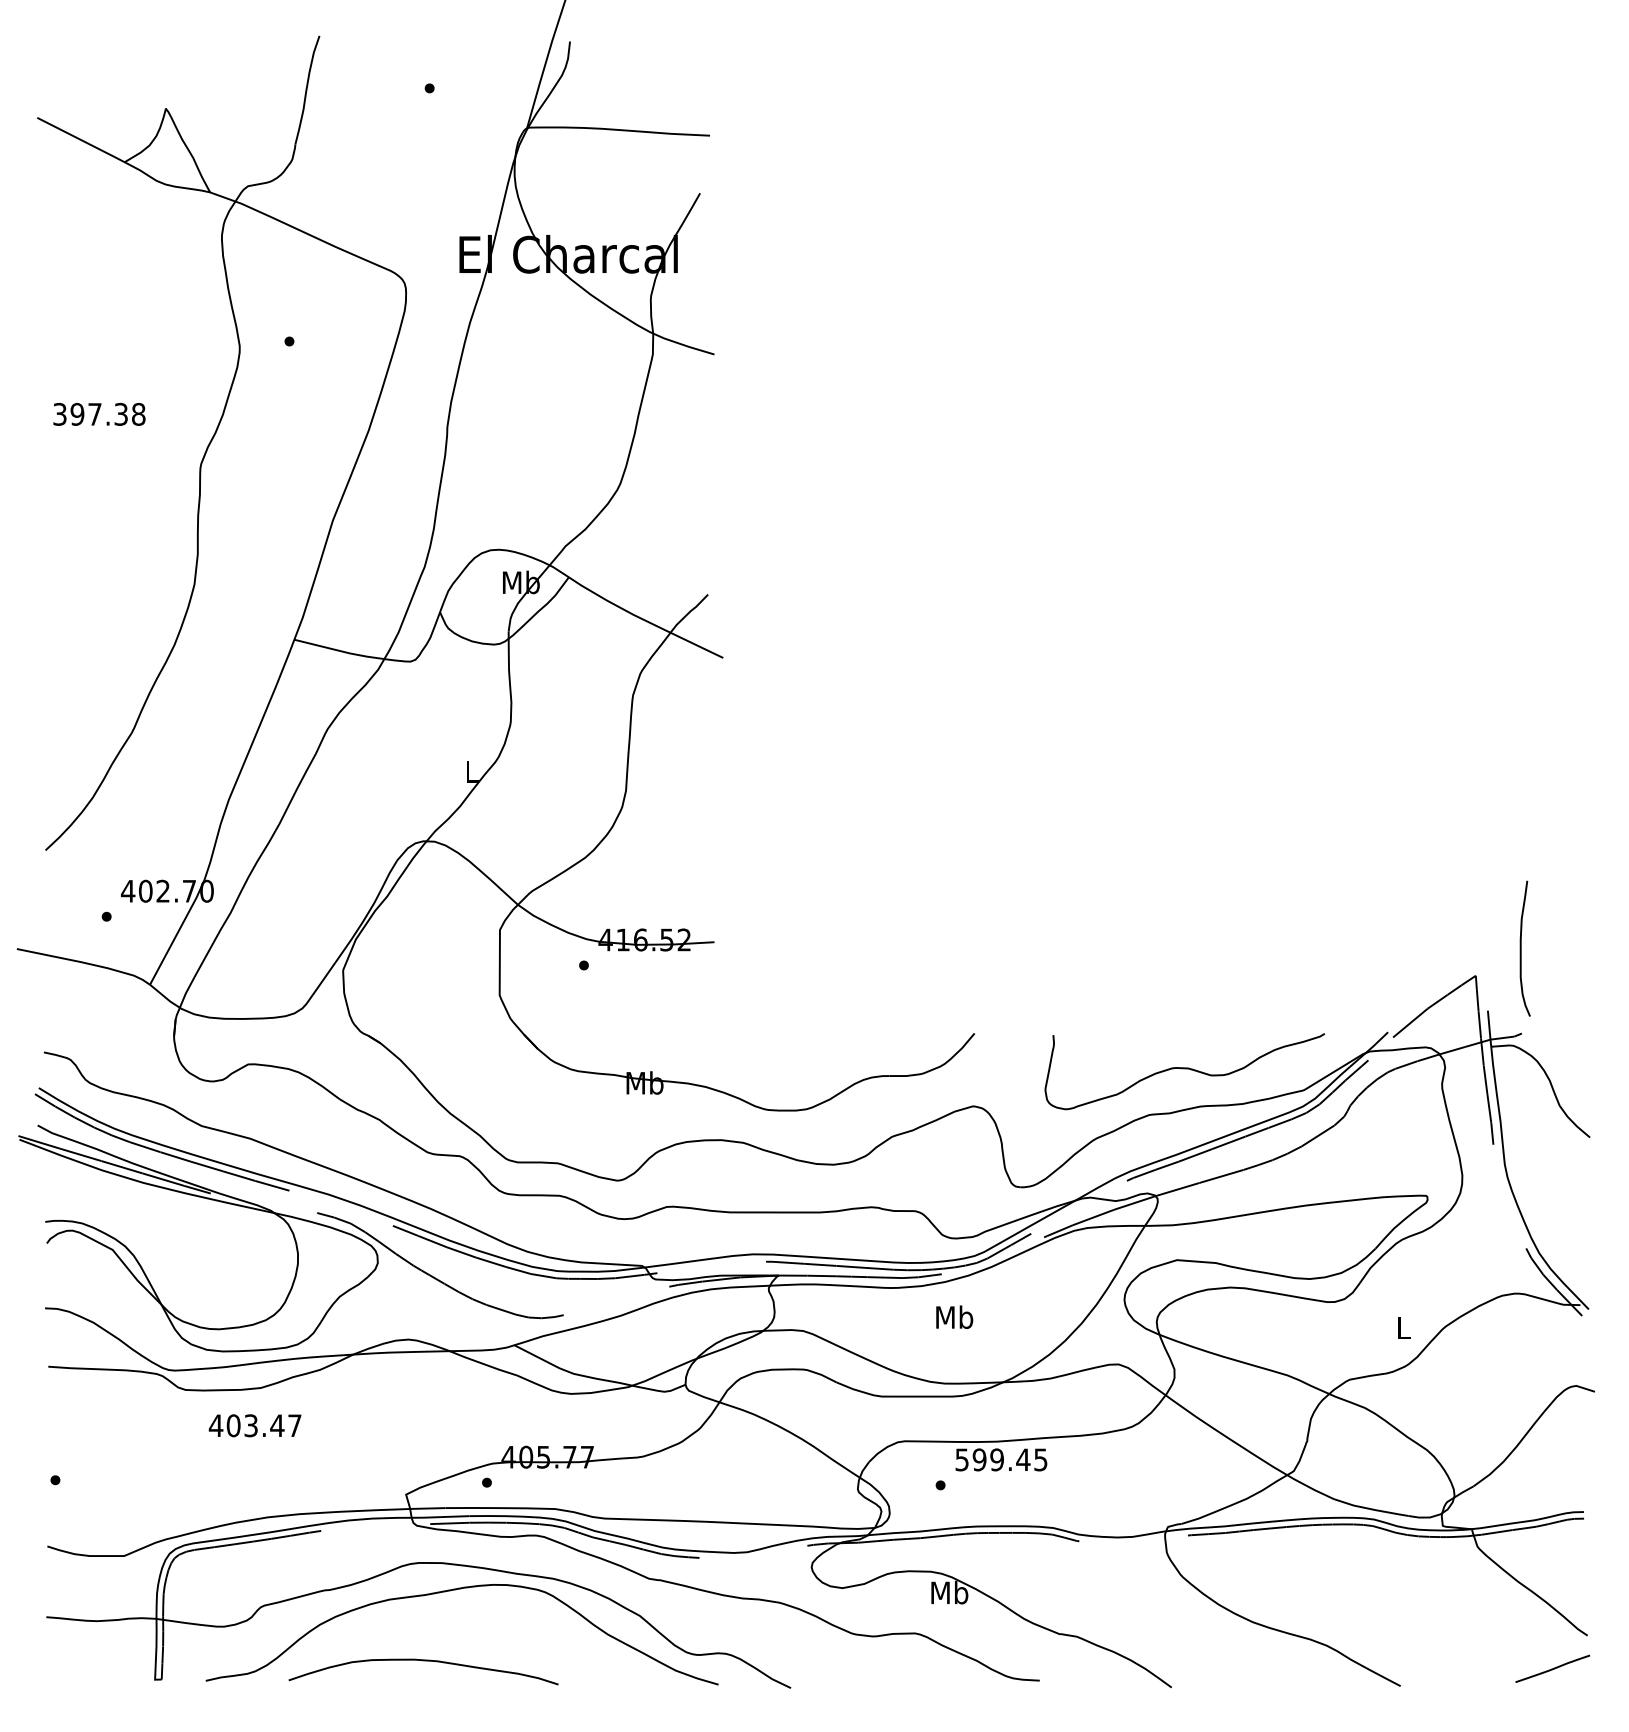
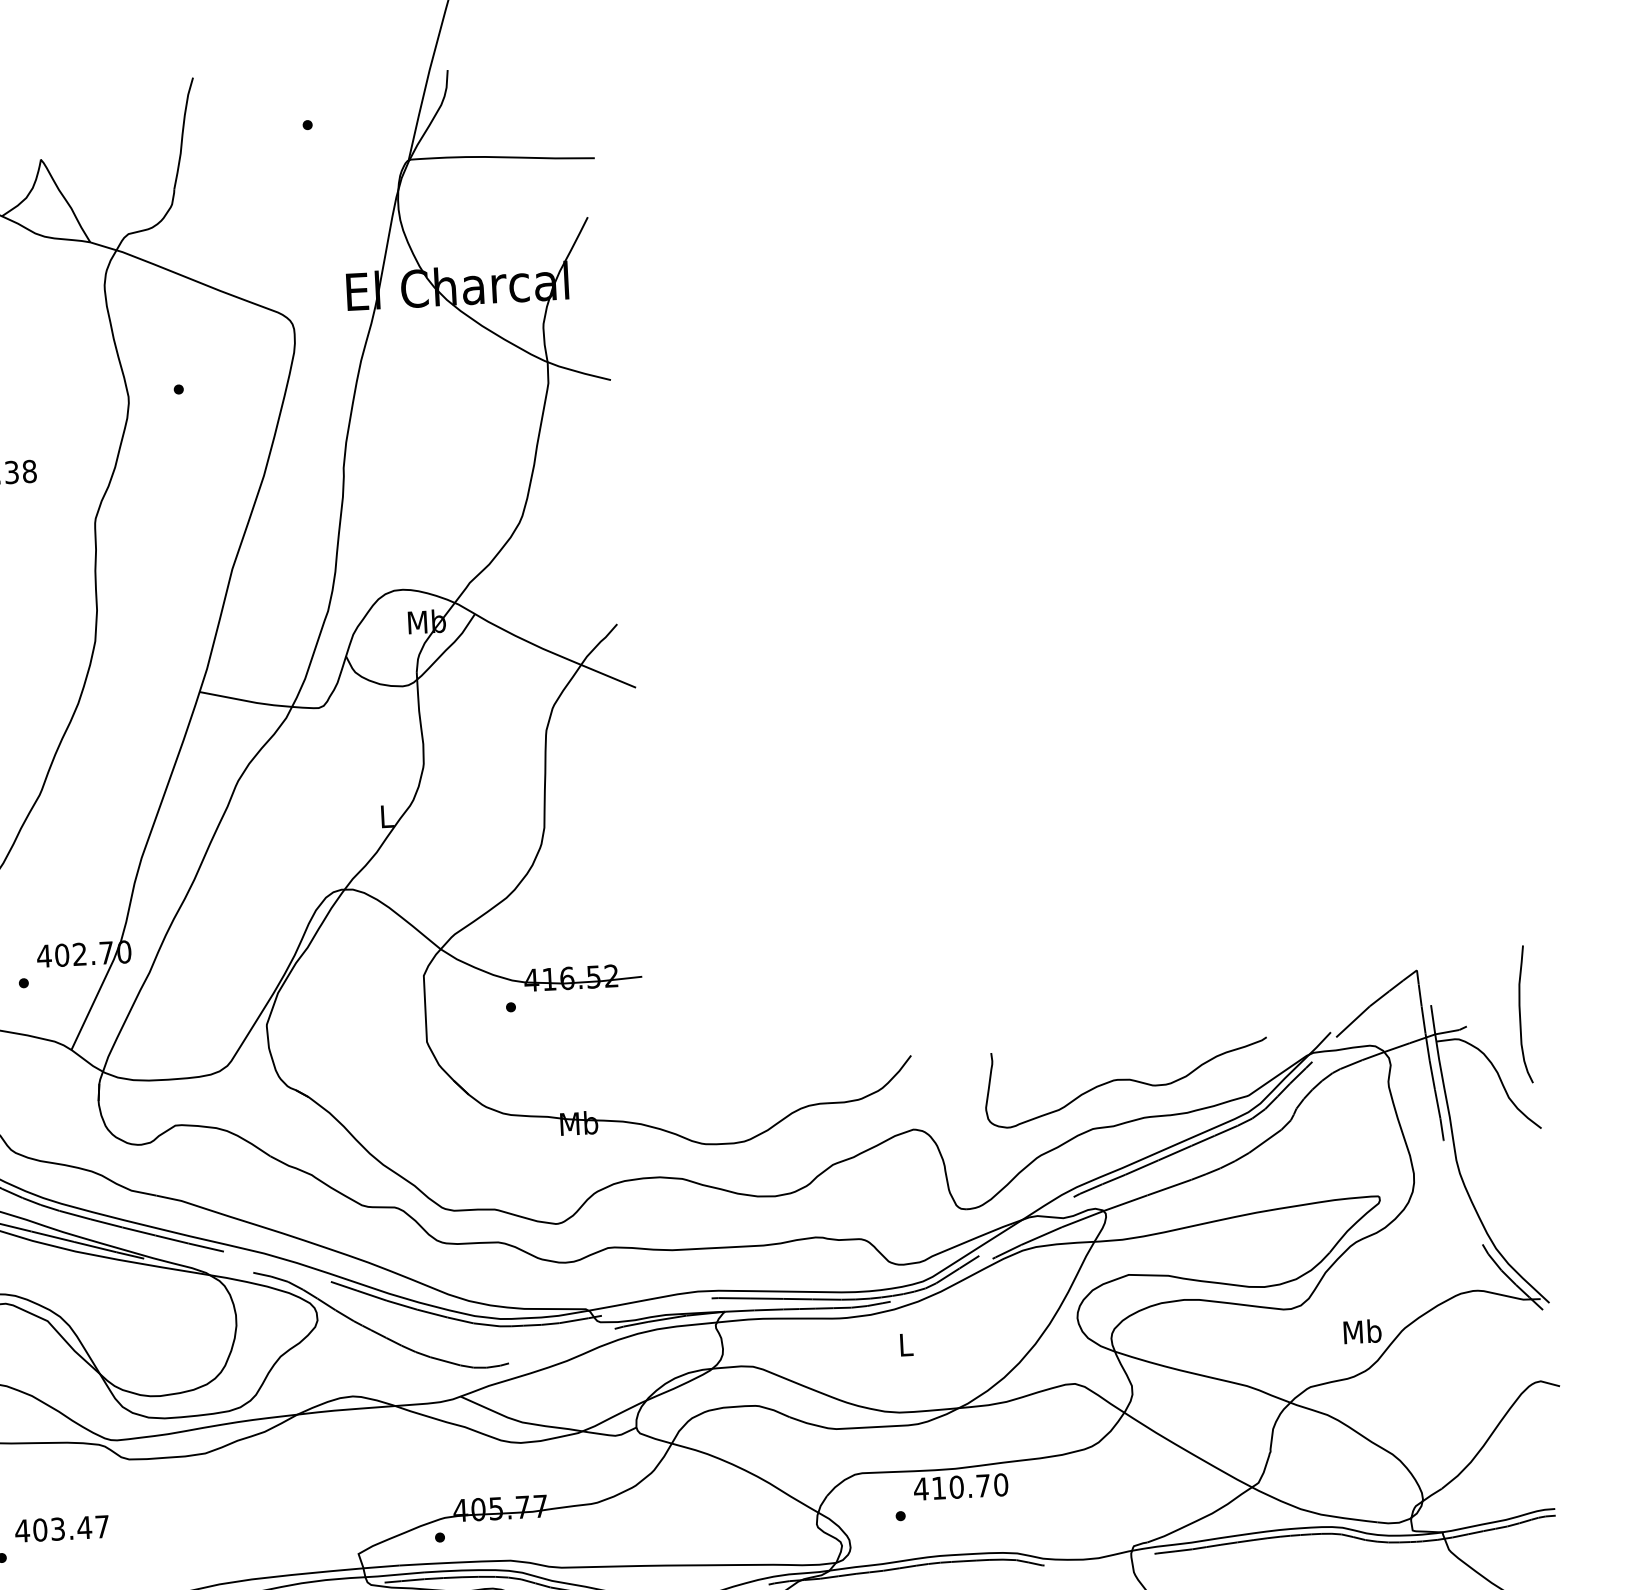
curve: (1521, 948) -> (1520, 1014), moved
text: (954, 1316) -> (905, 1343), Mb -> L
text: (1403, 1327) -> (1362, 1331), L -> Mb
text: (254, 1425) -> (61, 1528), moved
text: (1000, 1459) -> (960, 1486), 599.45 -> 410.70

